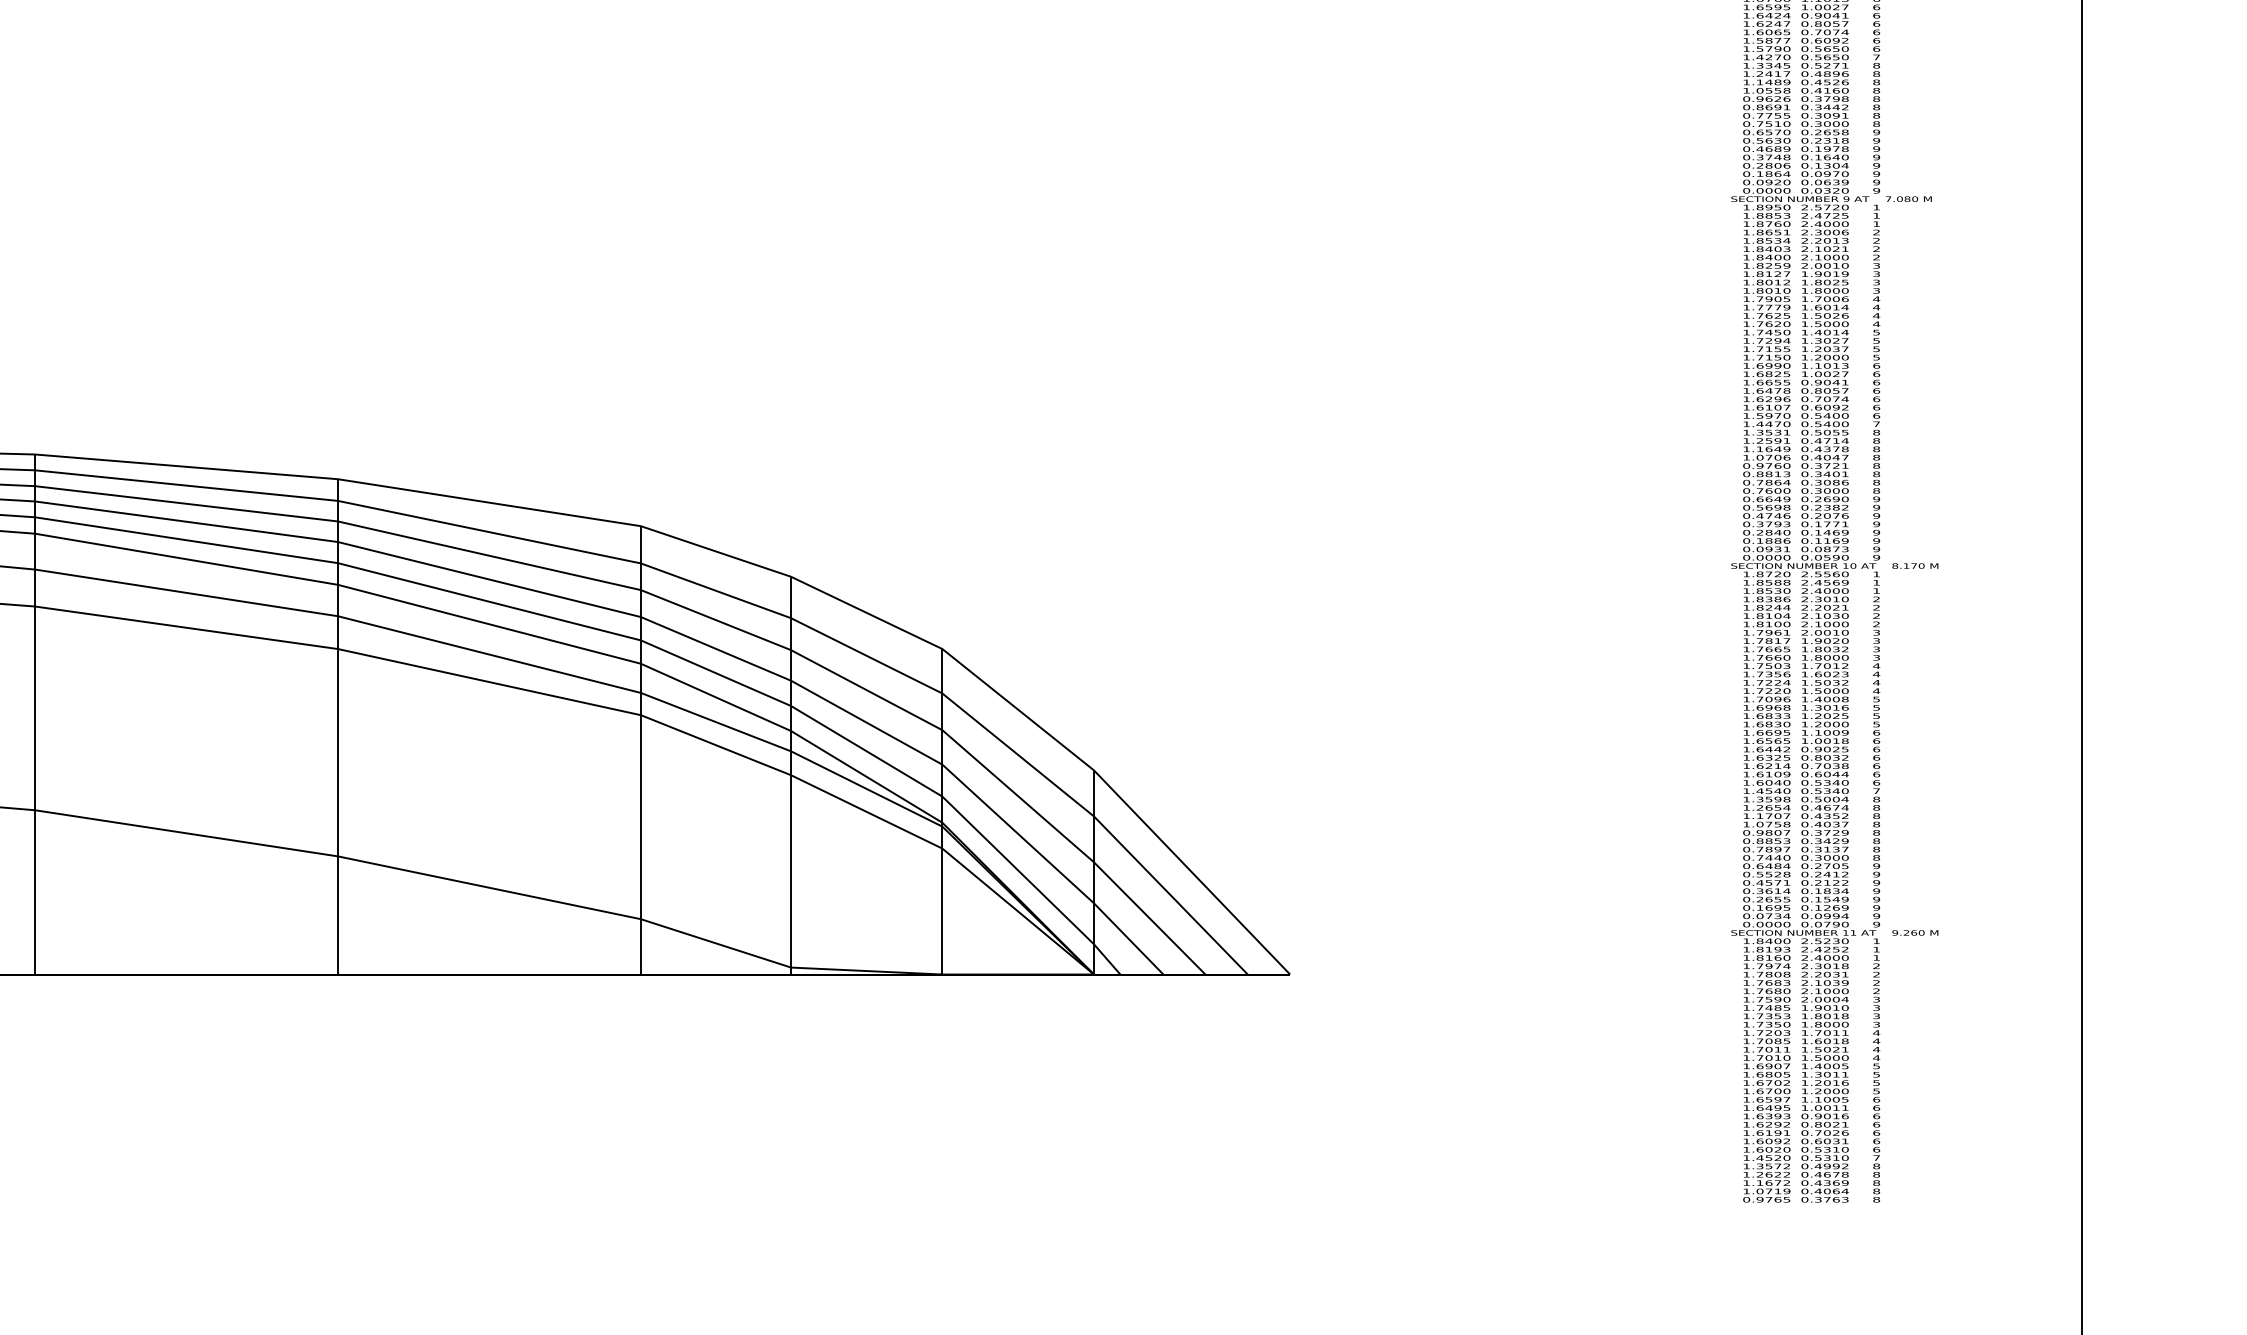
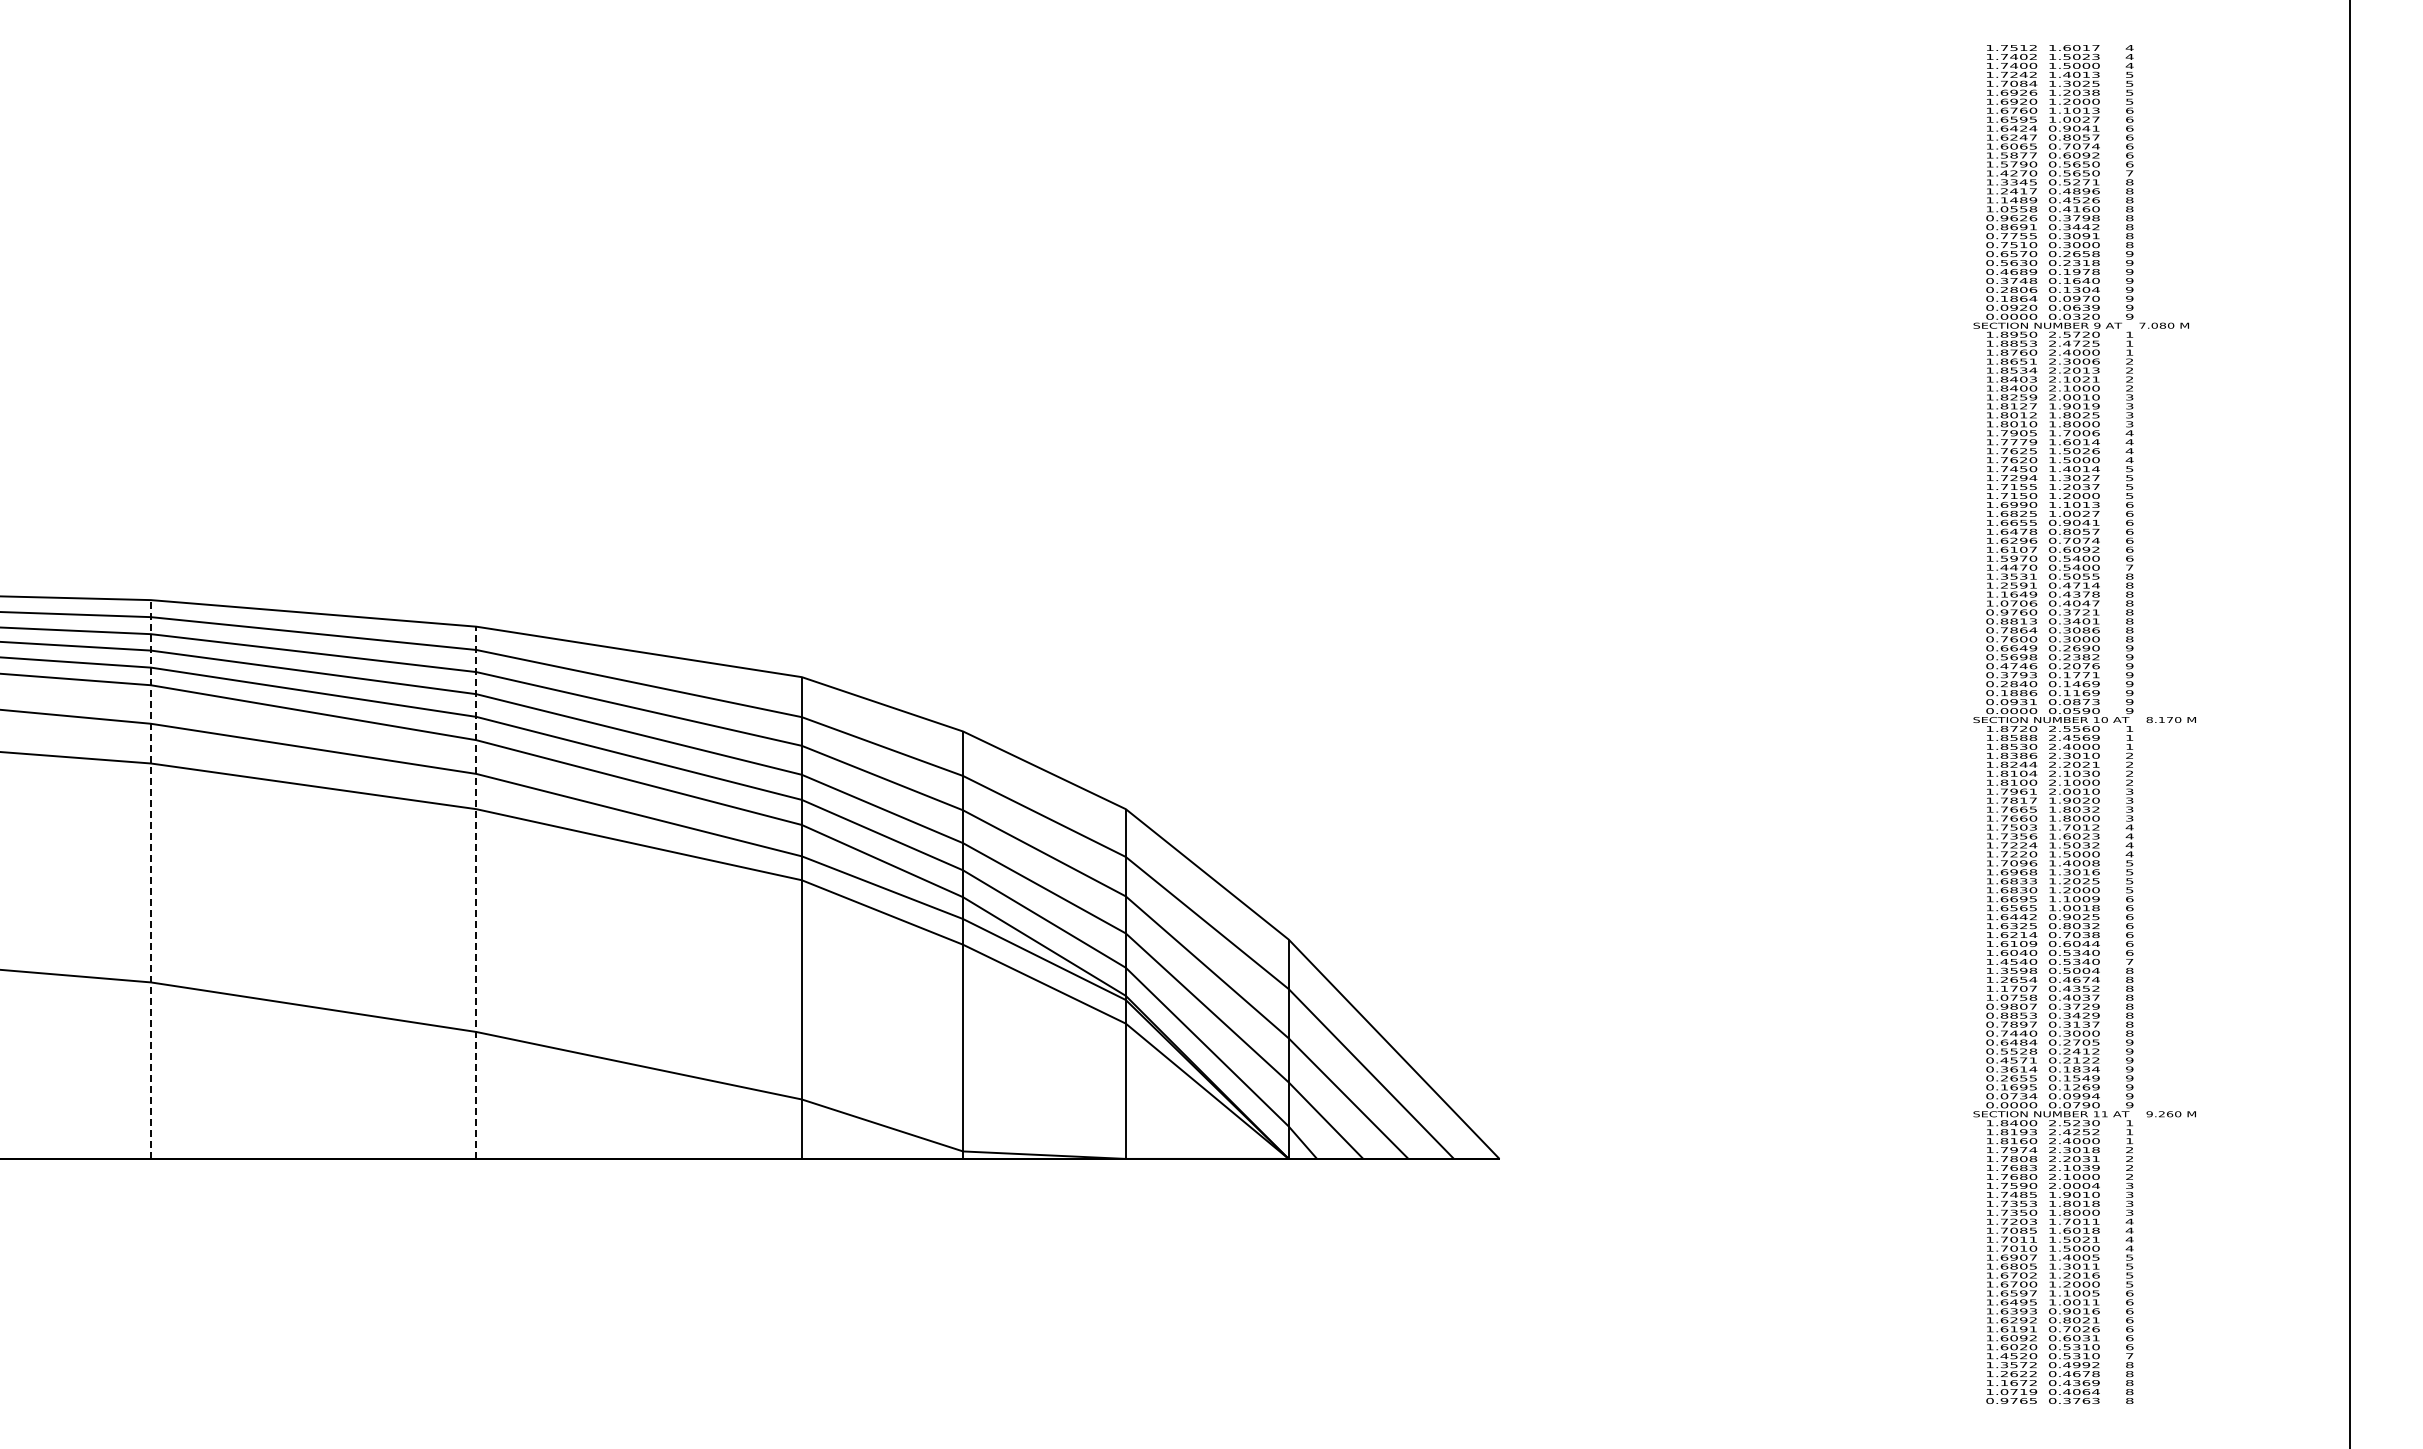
line: (34, 714) -> (150, 879), solid -> dashed
line: (338, 726) -> (476, 892), solid -> dashed

